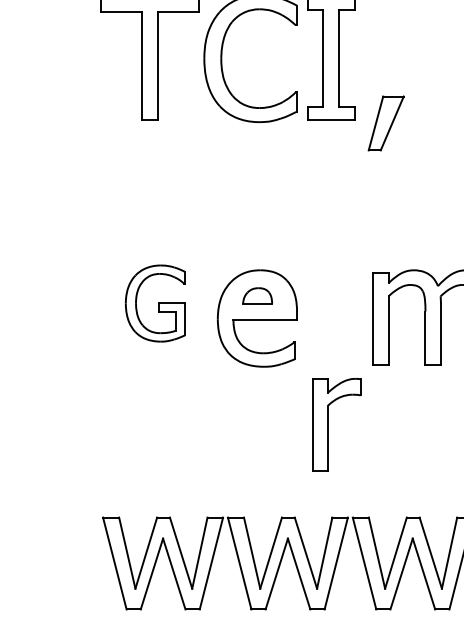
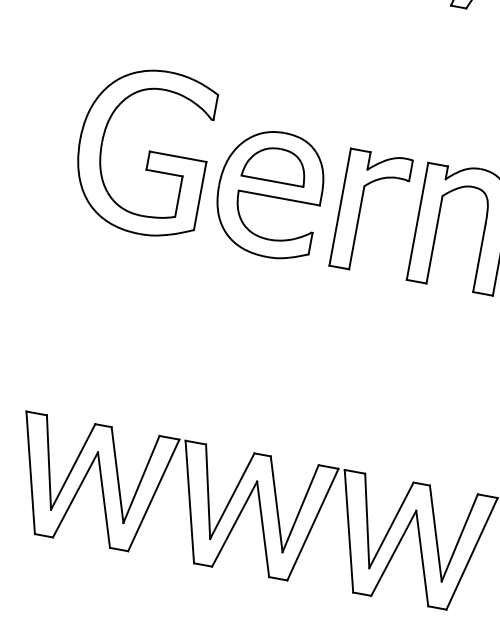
part: (257, 295) -> (275, 164), size x1.67
part: (155, 303) -> (143, 150), size x1.67
part: (328, 424) -> (360, 210), moved

